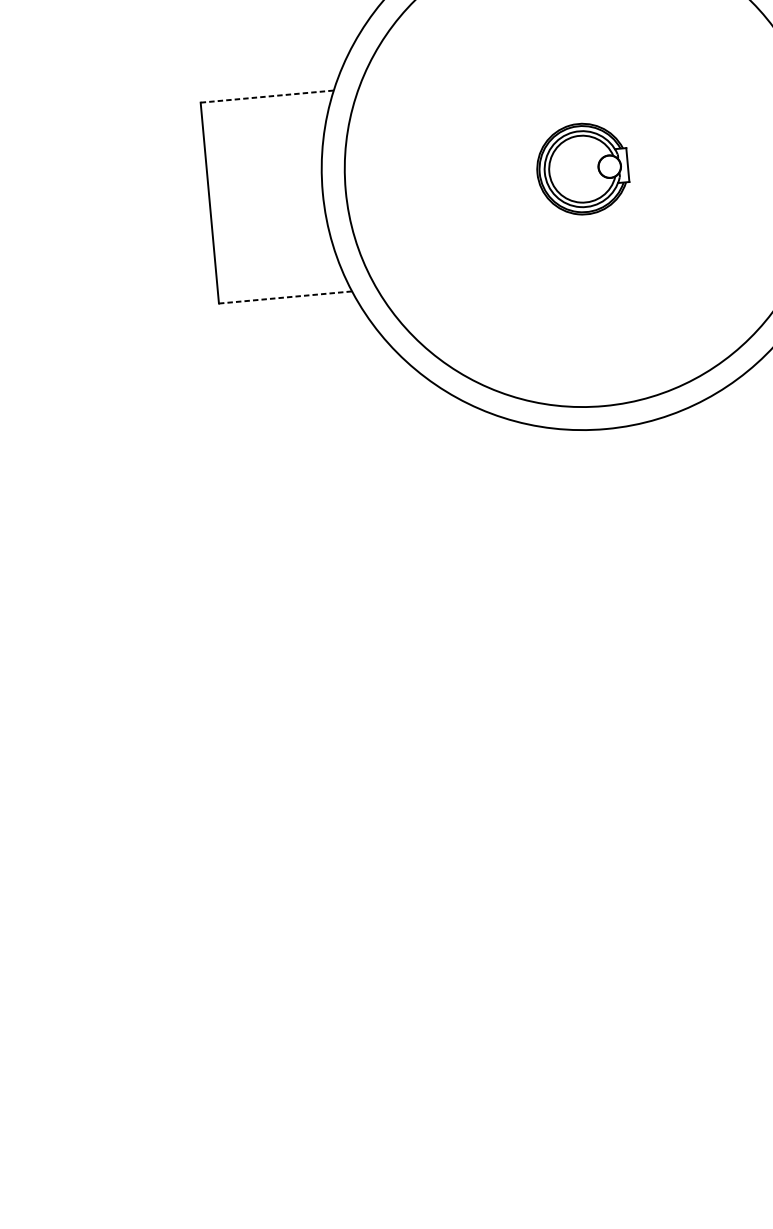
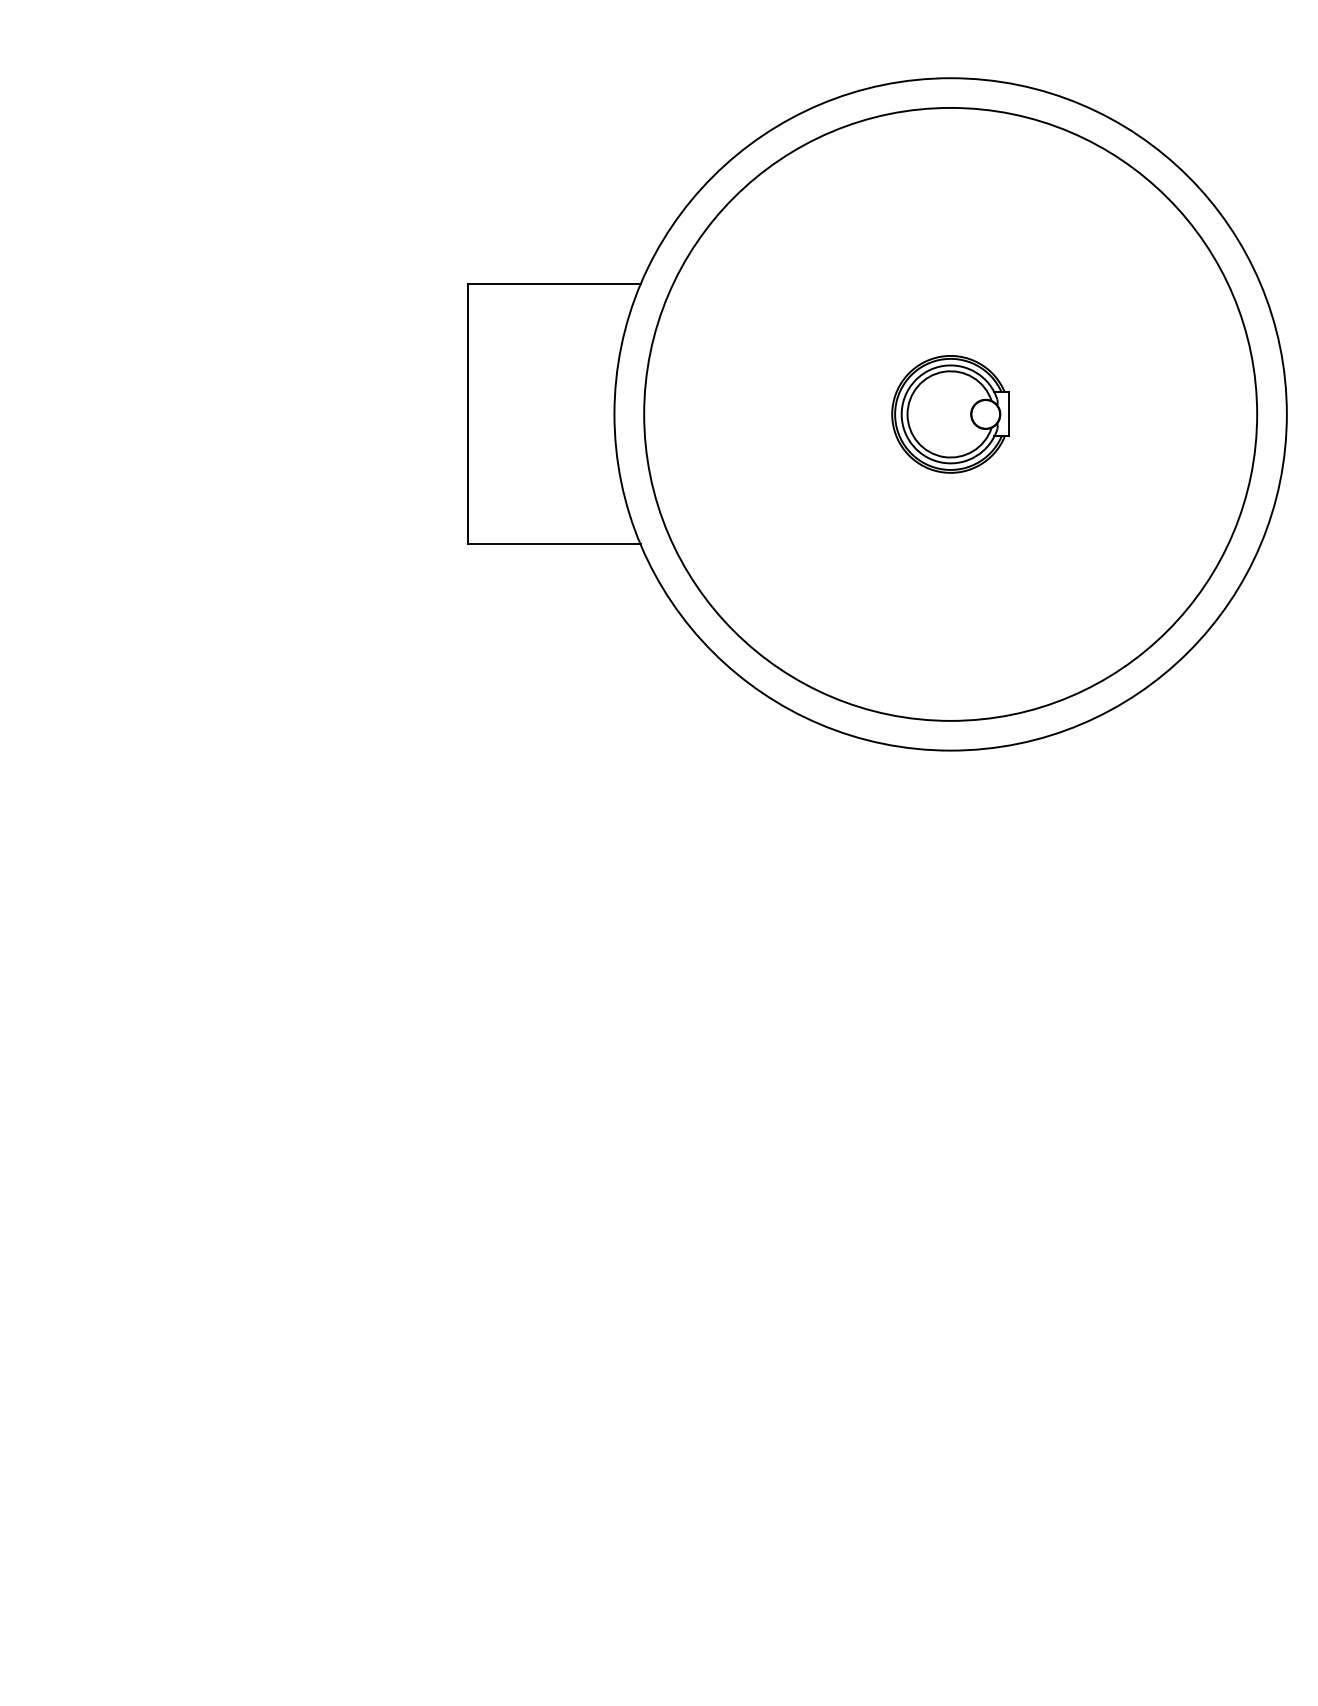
line: (267, 96) -> (554, 284), dashed -> solid
line: (285, 297) -> (554, 544), dashed -> solid

